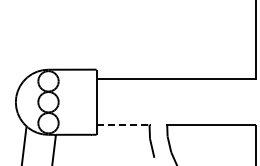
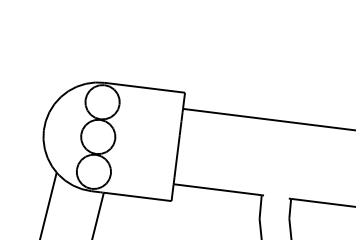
line: (123, 124) -> (218, 189), dashed -> solid

